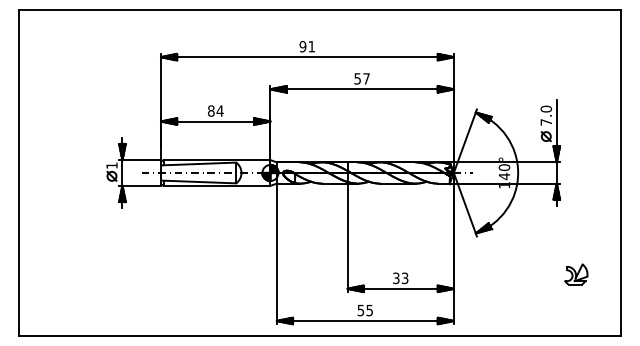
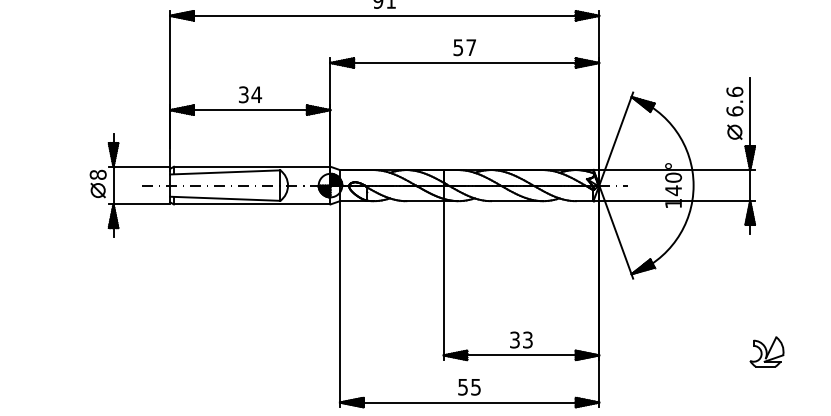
text: (210, 110) -> (242, 93), 84 -> 34
text: (546, 115) -> (735, 101), 7.0 -> 6.6
text: (111, 165) -> (97, 174), 1 -> 8
part: (576, 274) -> (767, 351), moved

